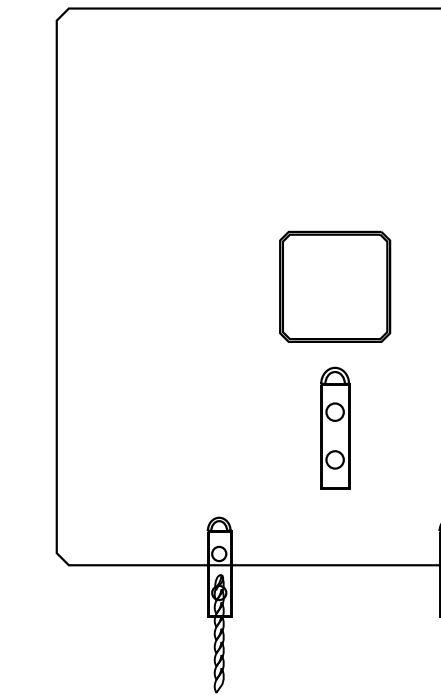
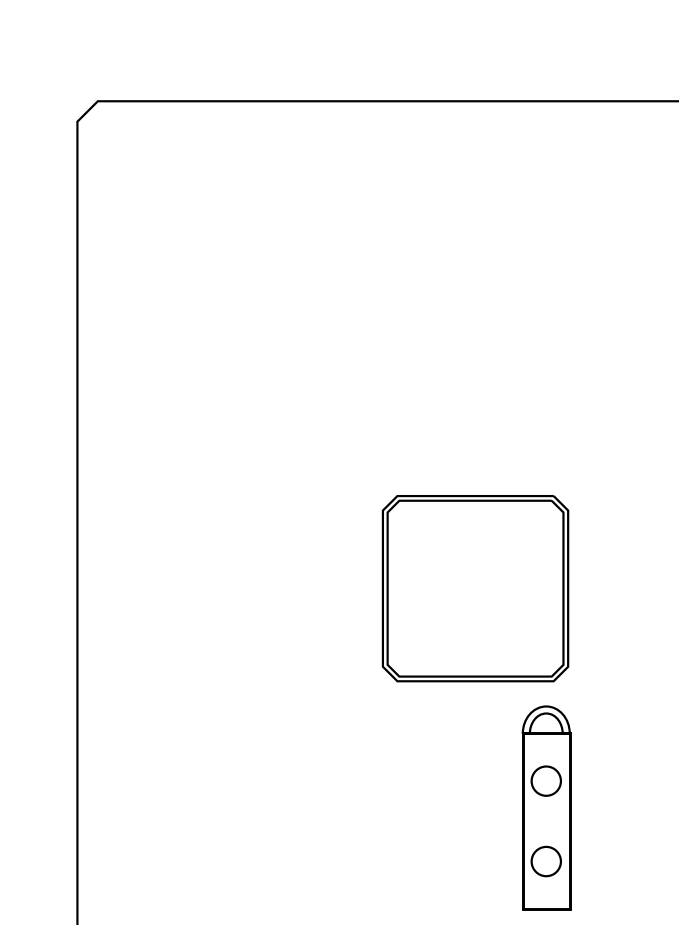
part: (335, 286) -> (476, 587), moved

